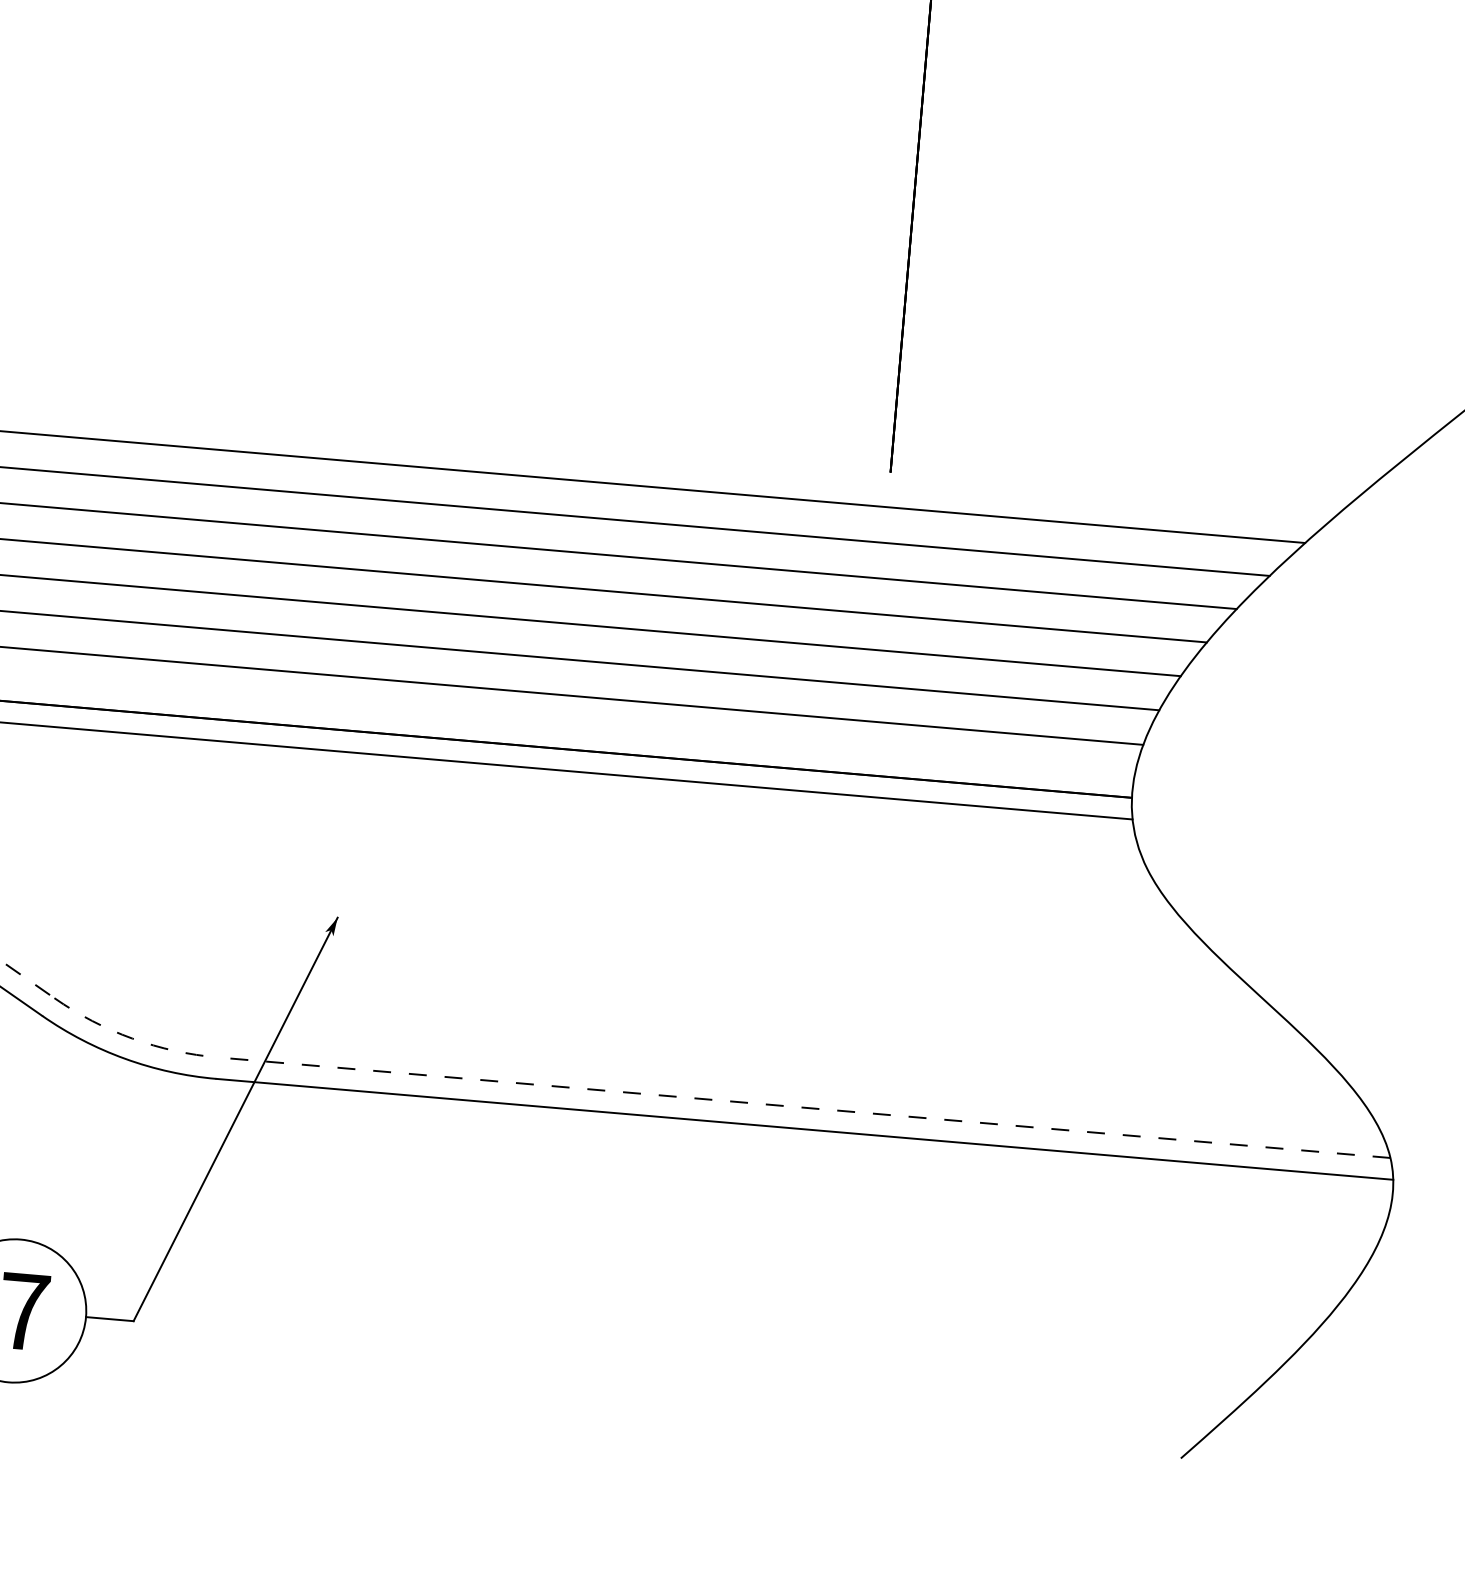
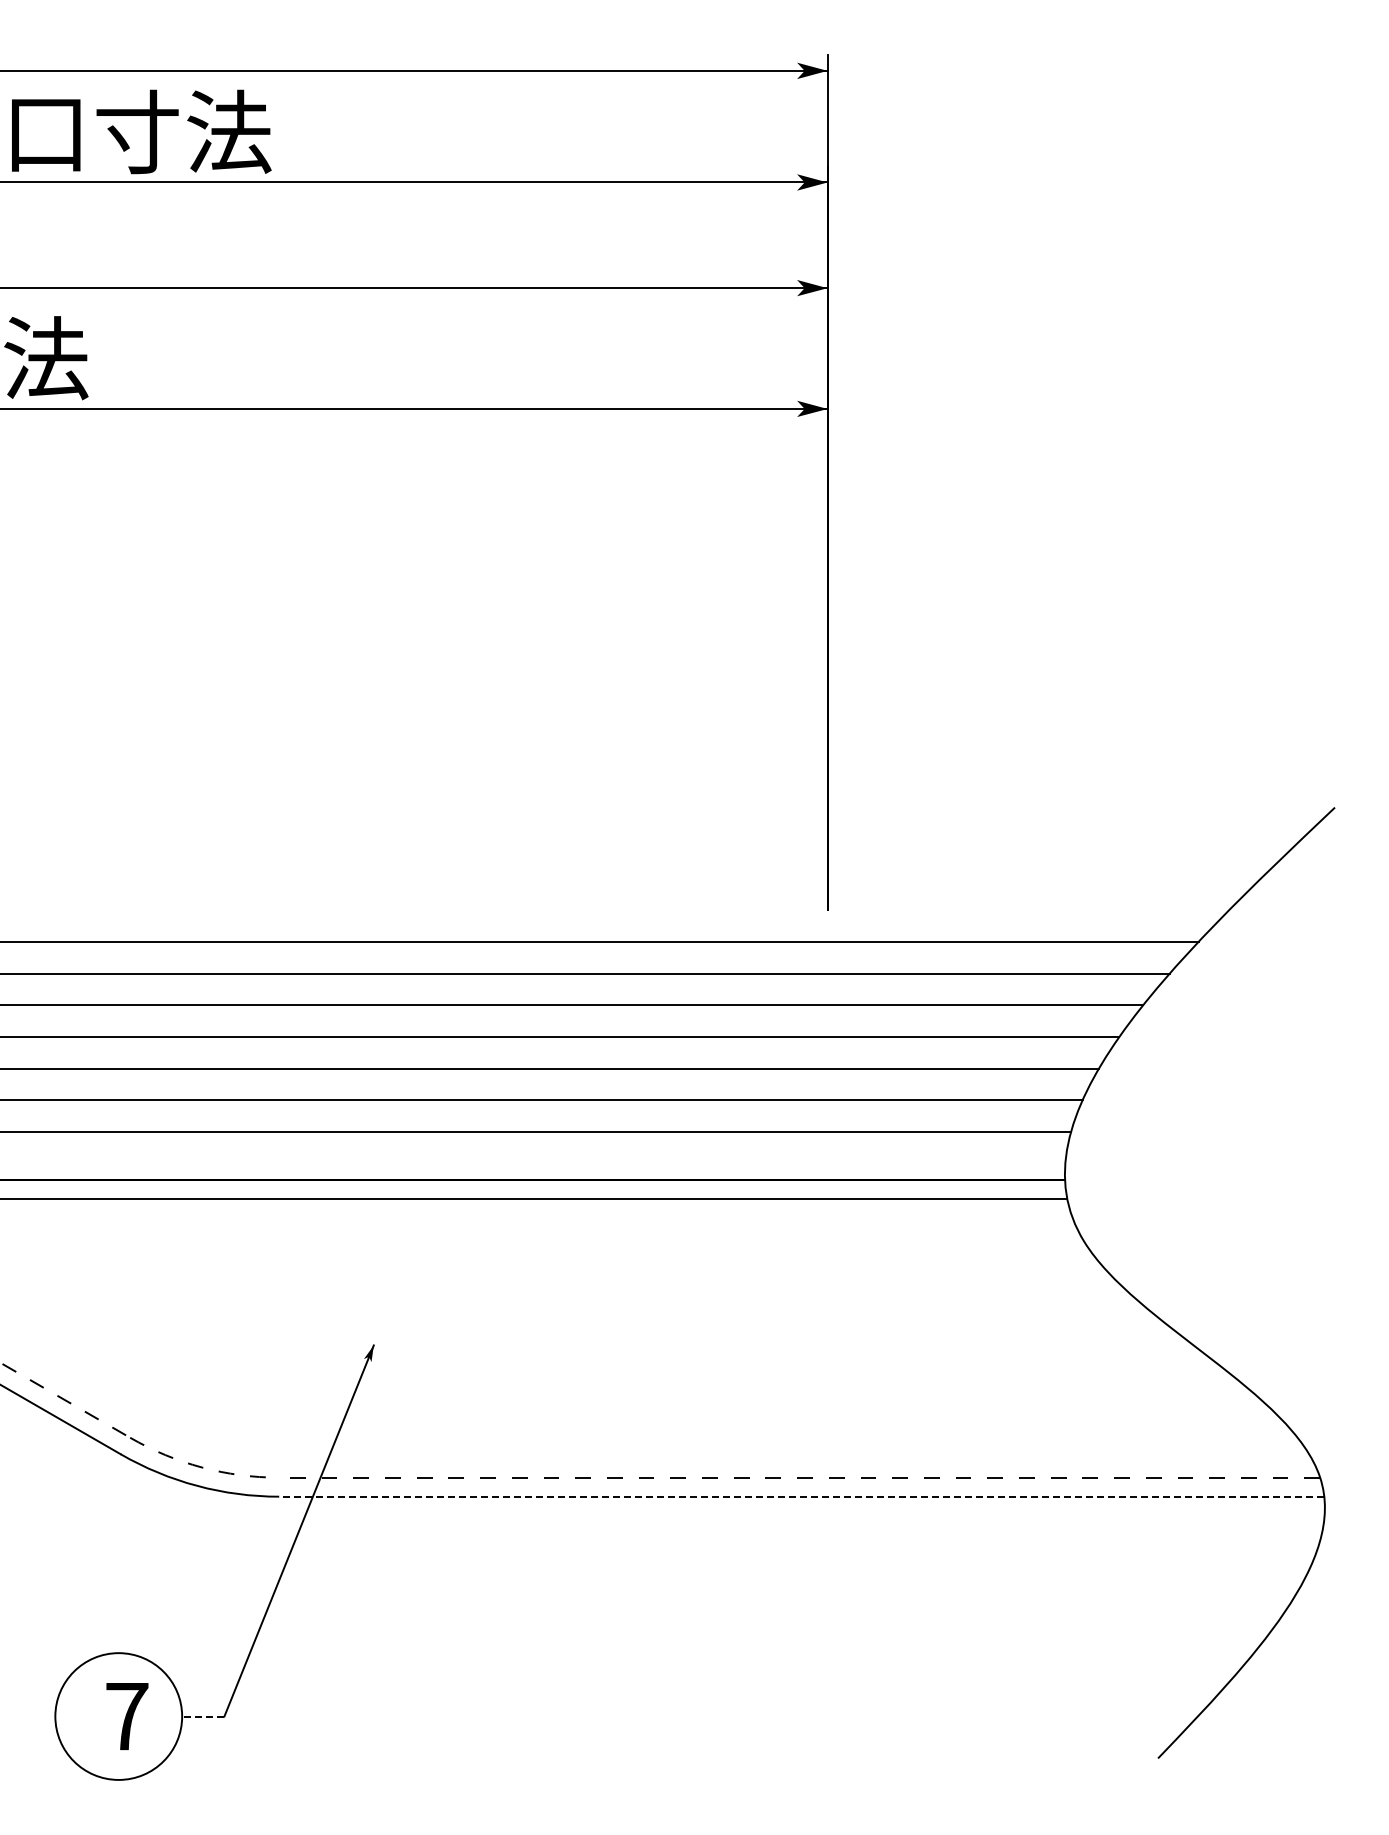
line: (804, 1129) -> (801, 1496), solid -> dashed
line: (108, 1319) -> (202, 1716), solid -> dashed

